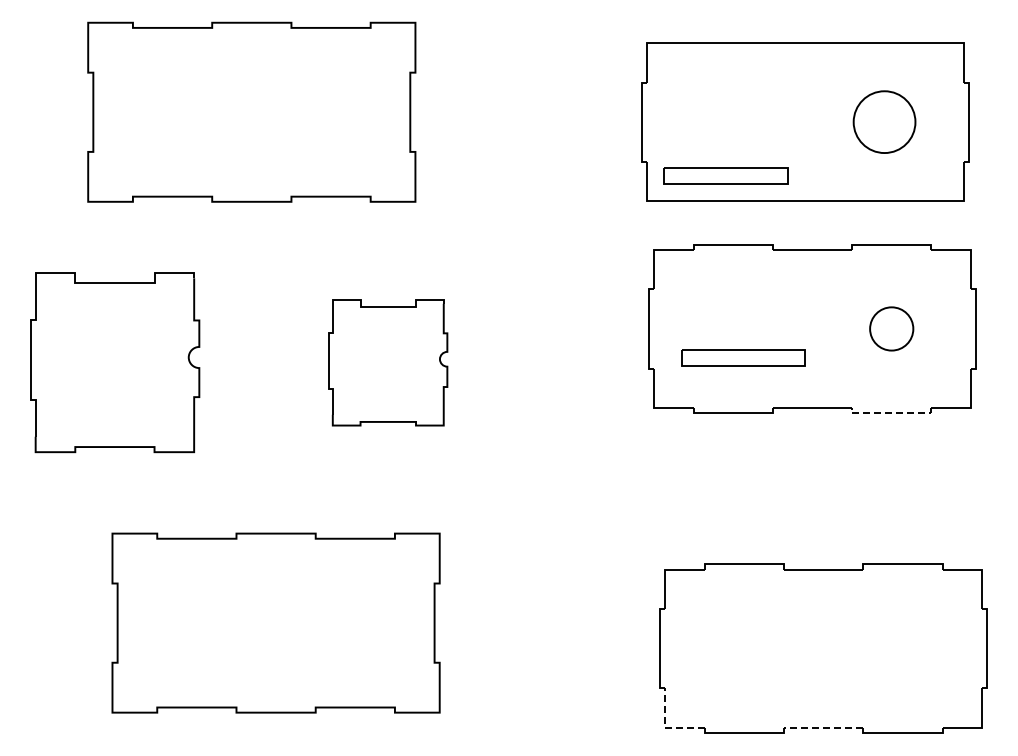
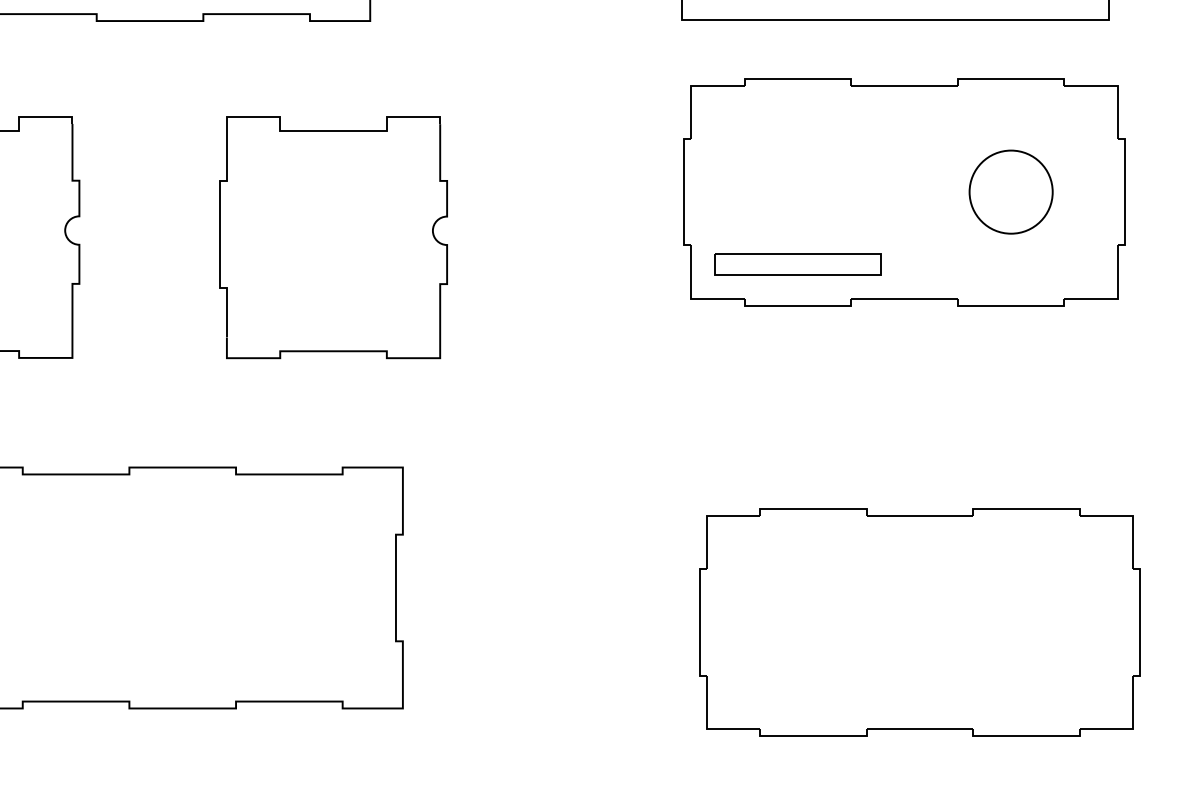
circle: (891, 328) -> (1010, 191), size x1.43
part: (743, 357) -> (798, 264), moved
part: (388, 362) -> (333, 237), size x1.43
line: (891, 413) -> (1010, 305), dashed -> solid
line: (665, 728) -> (706, 729), dashed -> solid
line: (823, 728) -> (919, 729), dashed -> solid

